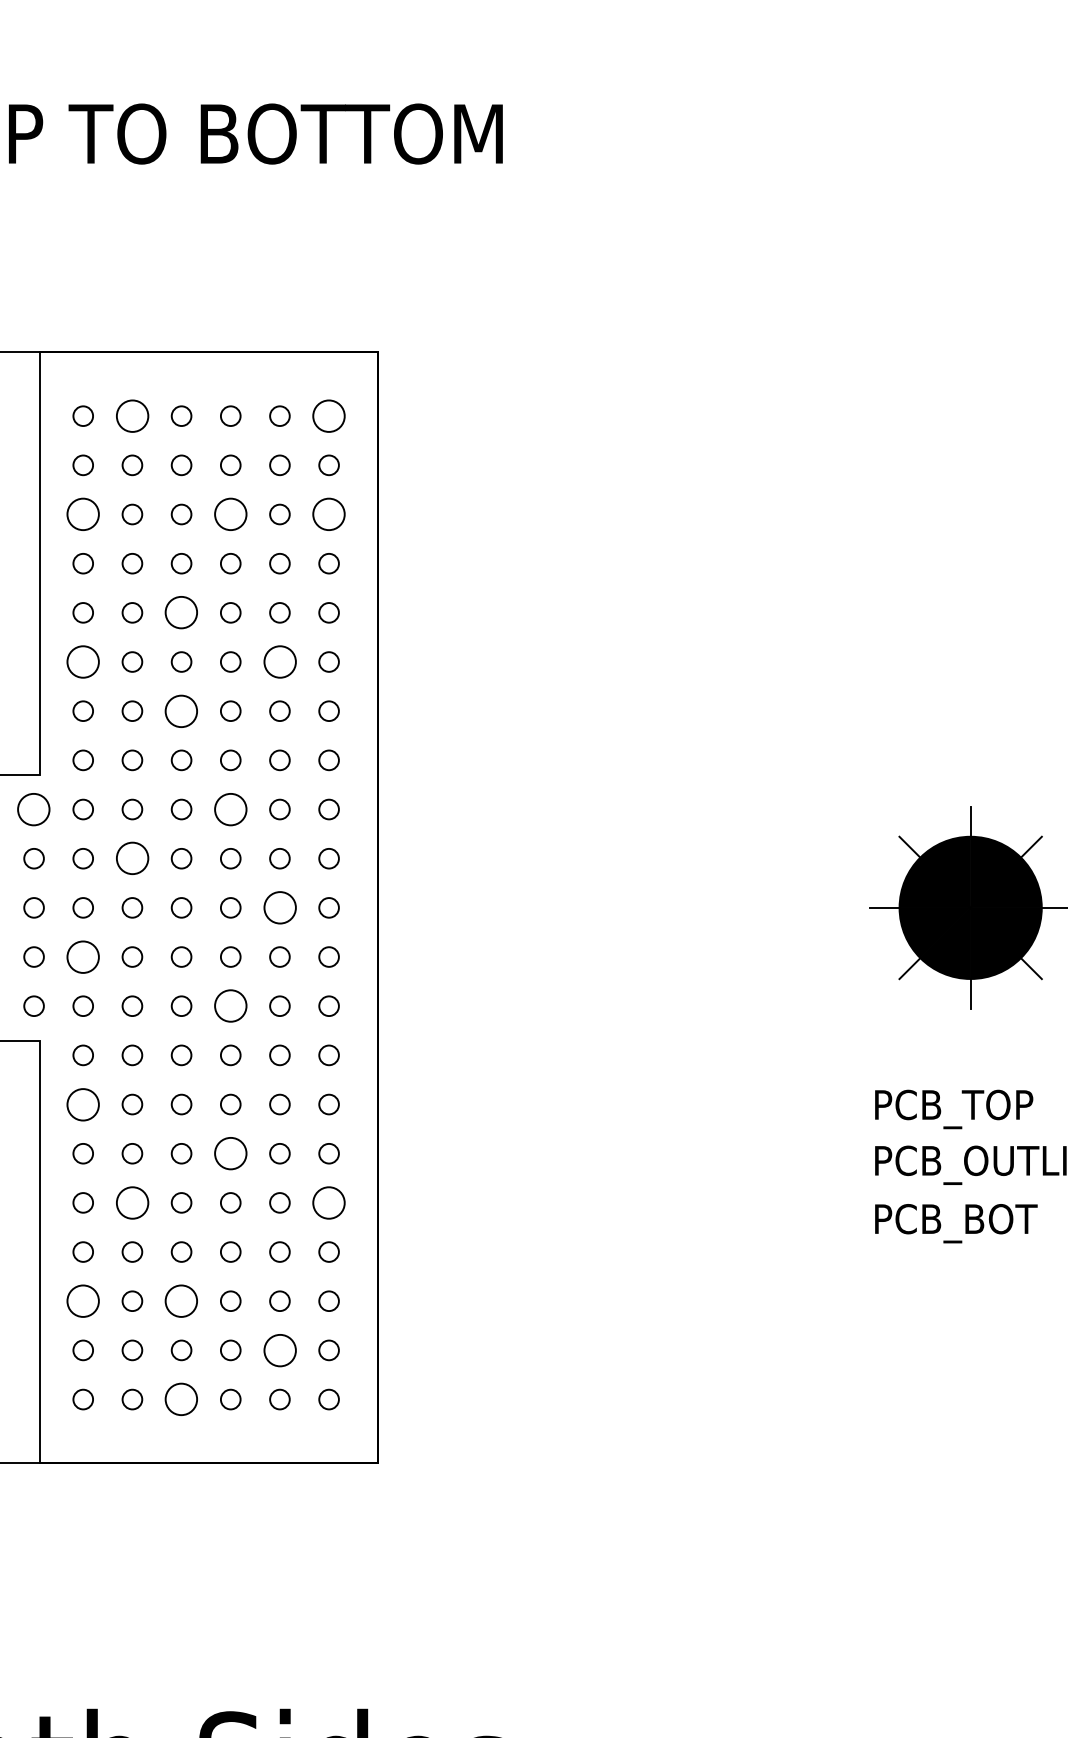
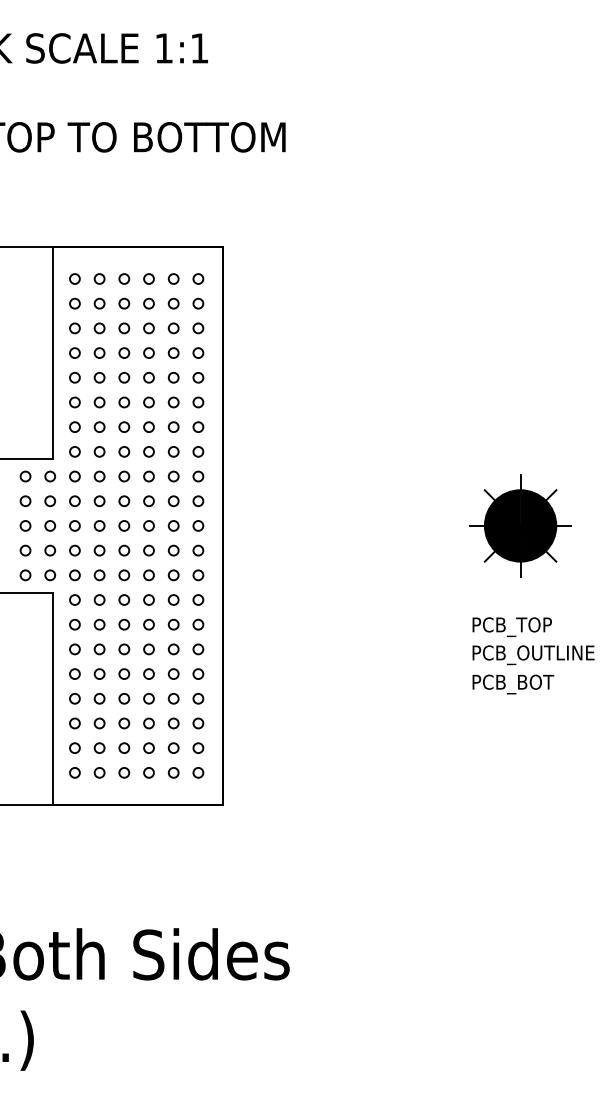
circle: (132, 415) -> (99, 278), size x0.62
circle: (329, 415) -> (198, 278), size x0.62
circle: (82, 514) -> (74, 328), size x0.62
circle: (229, 514) -> (148, 328), size x0.62
circle: (329, 514) -> (198, 328), size x0.62
circle: (181, 612) -> (124, 377), size x0.62
circle: (82, 662) -> (74, 402), size x0.62
circle: (279, 662) -> (173, 402), size x0.62
circle: (181, 709) -> (124, 426), size x0.62
circle: (34, 809) -> (50, 476), size x0.62
circle: (229, 809) -> (148, 476), size x0.62
circle: (132, 859) -> (99, 501), size x0.62
circle: (279, 906) -> (173, 525), size x0.62
circle: (82, 956) -> (74, 550), size x0.62
circle: (229, 1006) -> (148, 575), size x0.62
circle: (82, 1104) -> (74, 624), size x0.62
circle: (229, 1153) -> (148, 649), size x0.62
circle: (132, 1201) -> (99, 673), size x0.62
circle: (329, 1201) -> (198, 673), size x0.62
circle: (82, 1301) -> (74, 723), size x0.62
circle: (181, 1301) -> (124, 723), size x0.62
circle: (279, 1349) -> (173, 747), size x0.62
circle: (181, 1398) -> (124, 772), size x0.62

